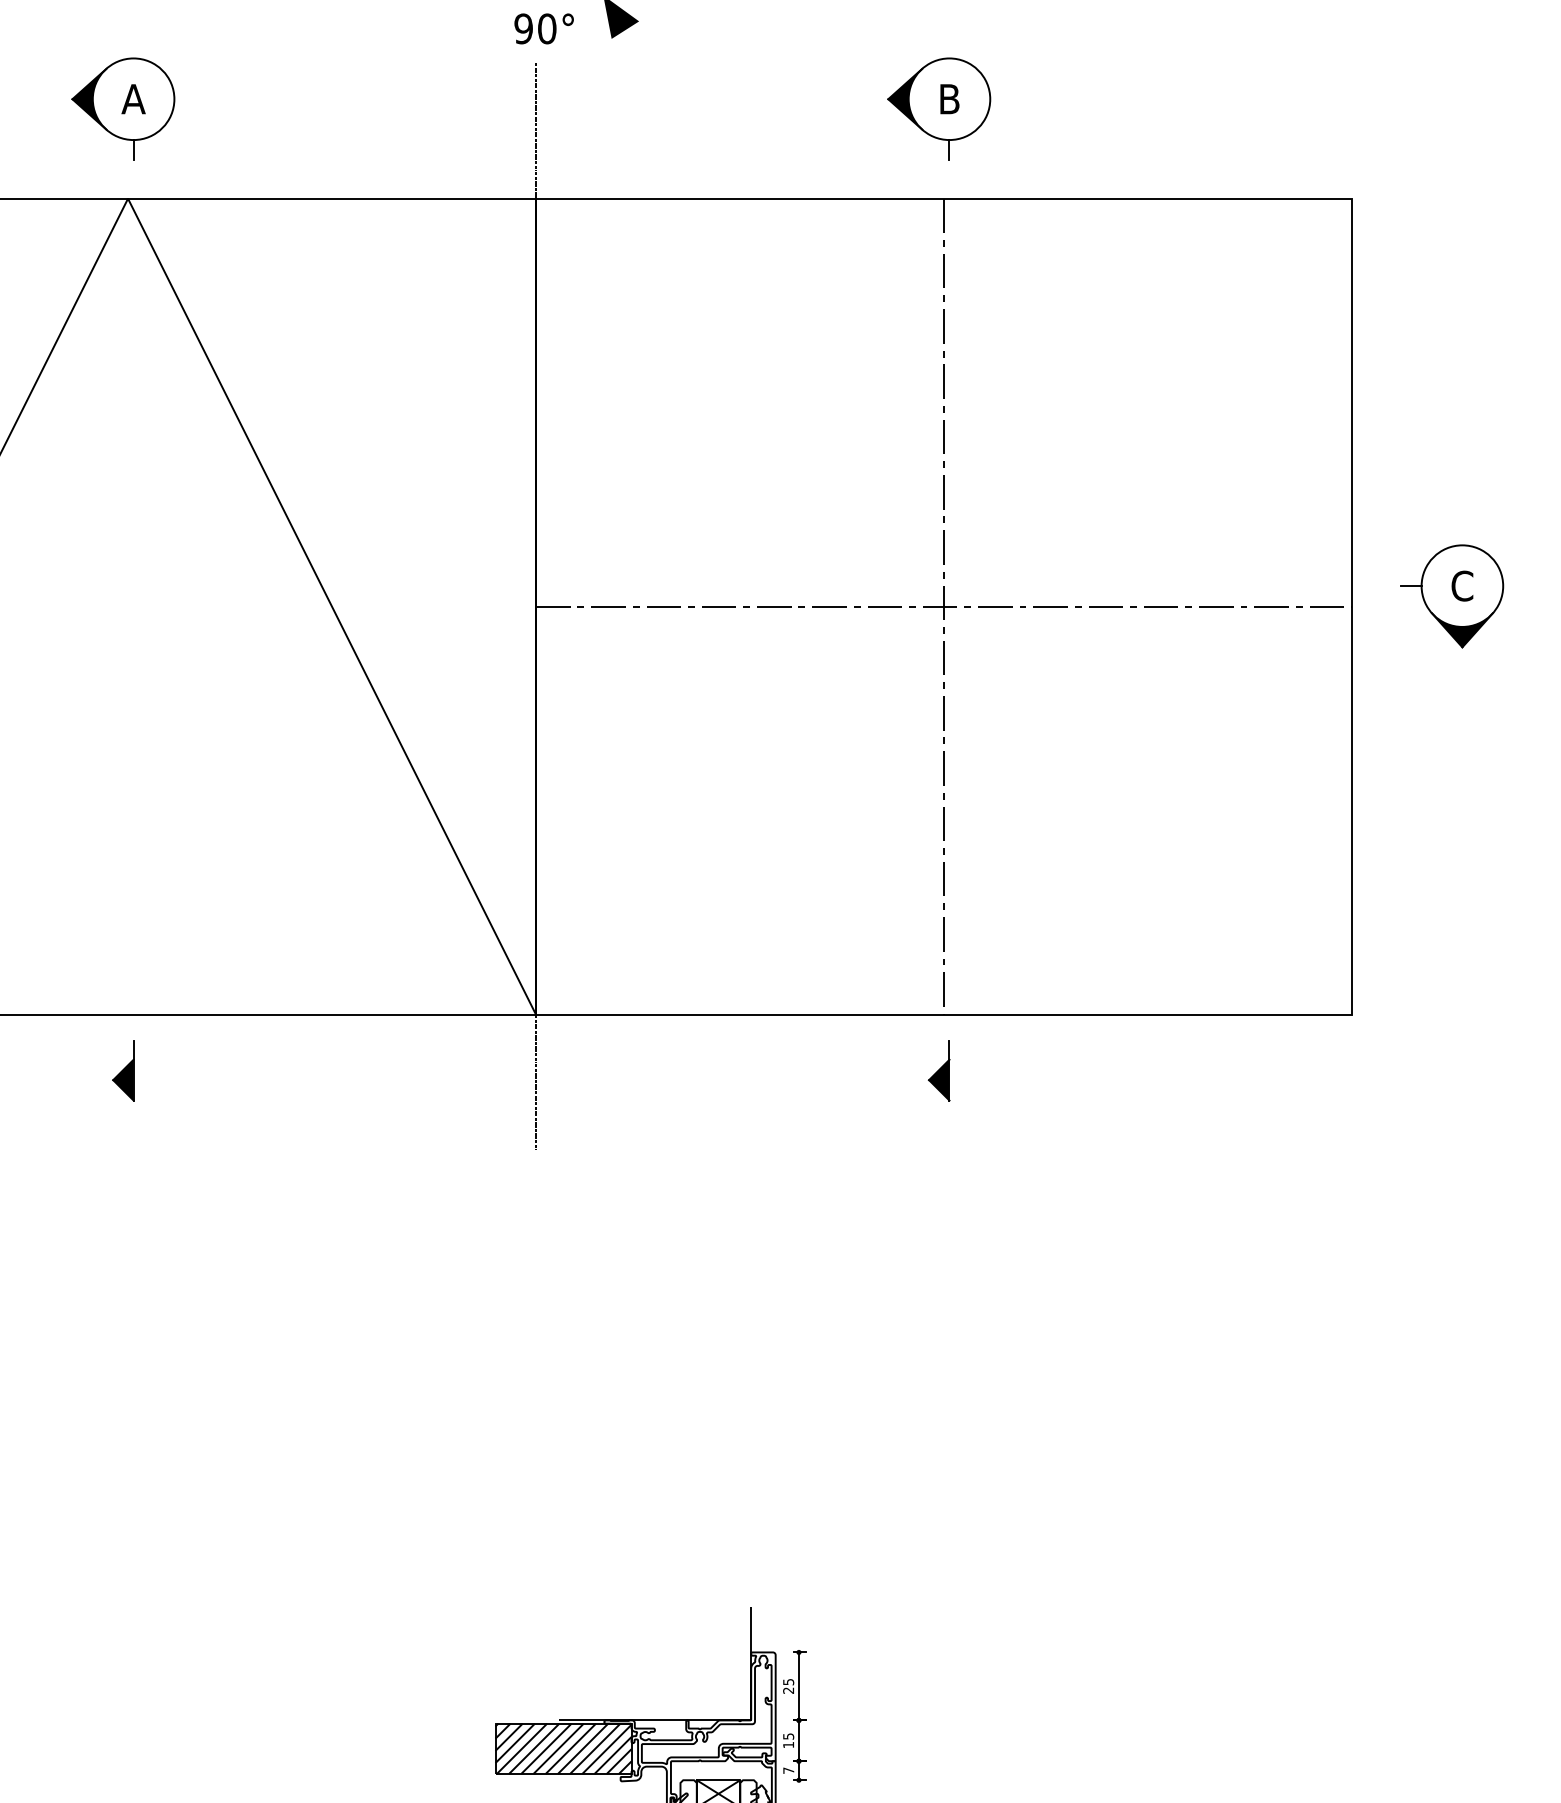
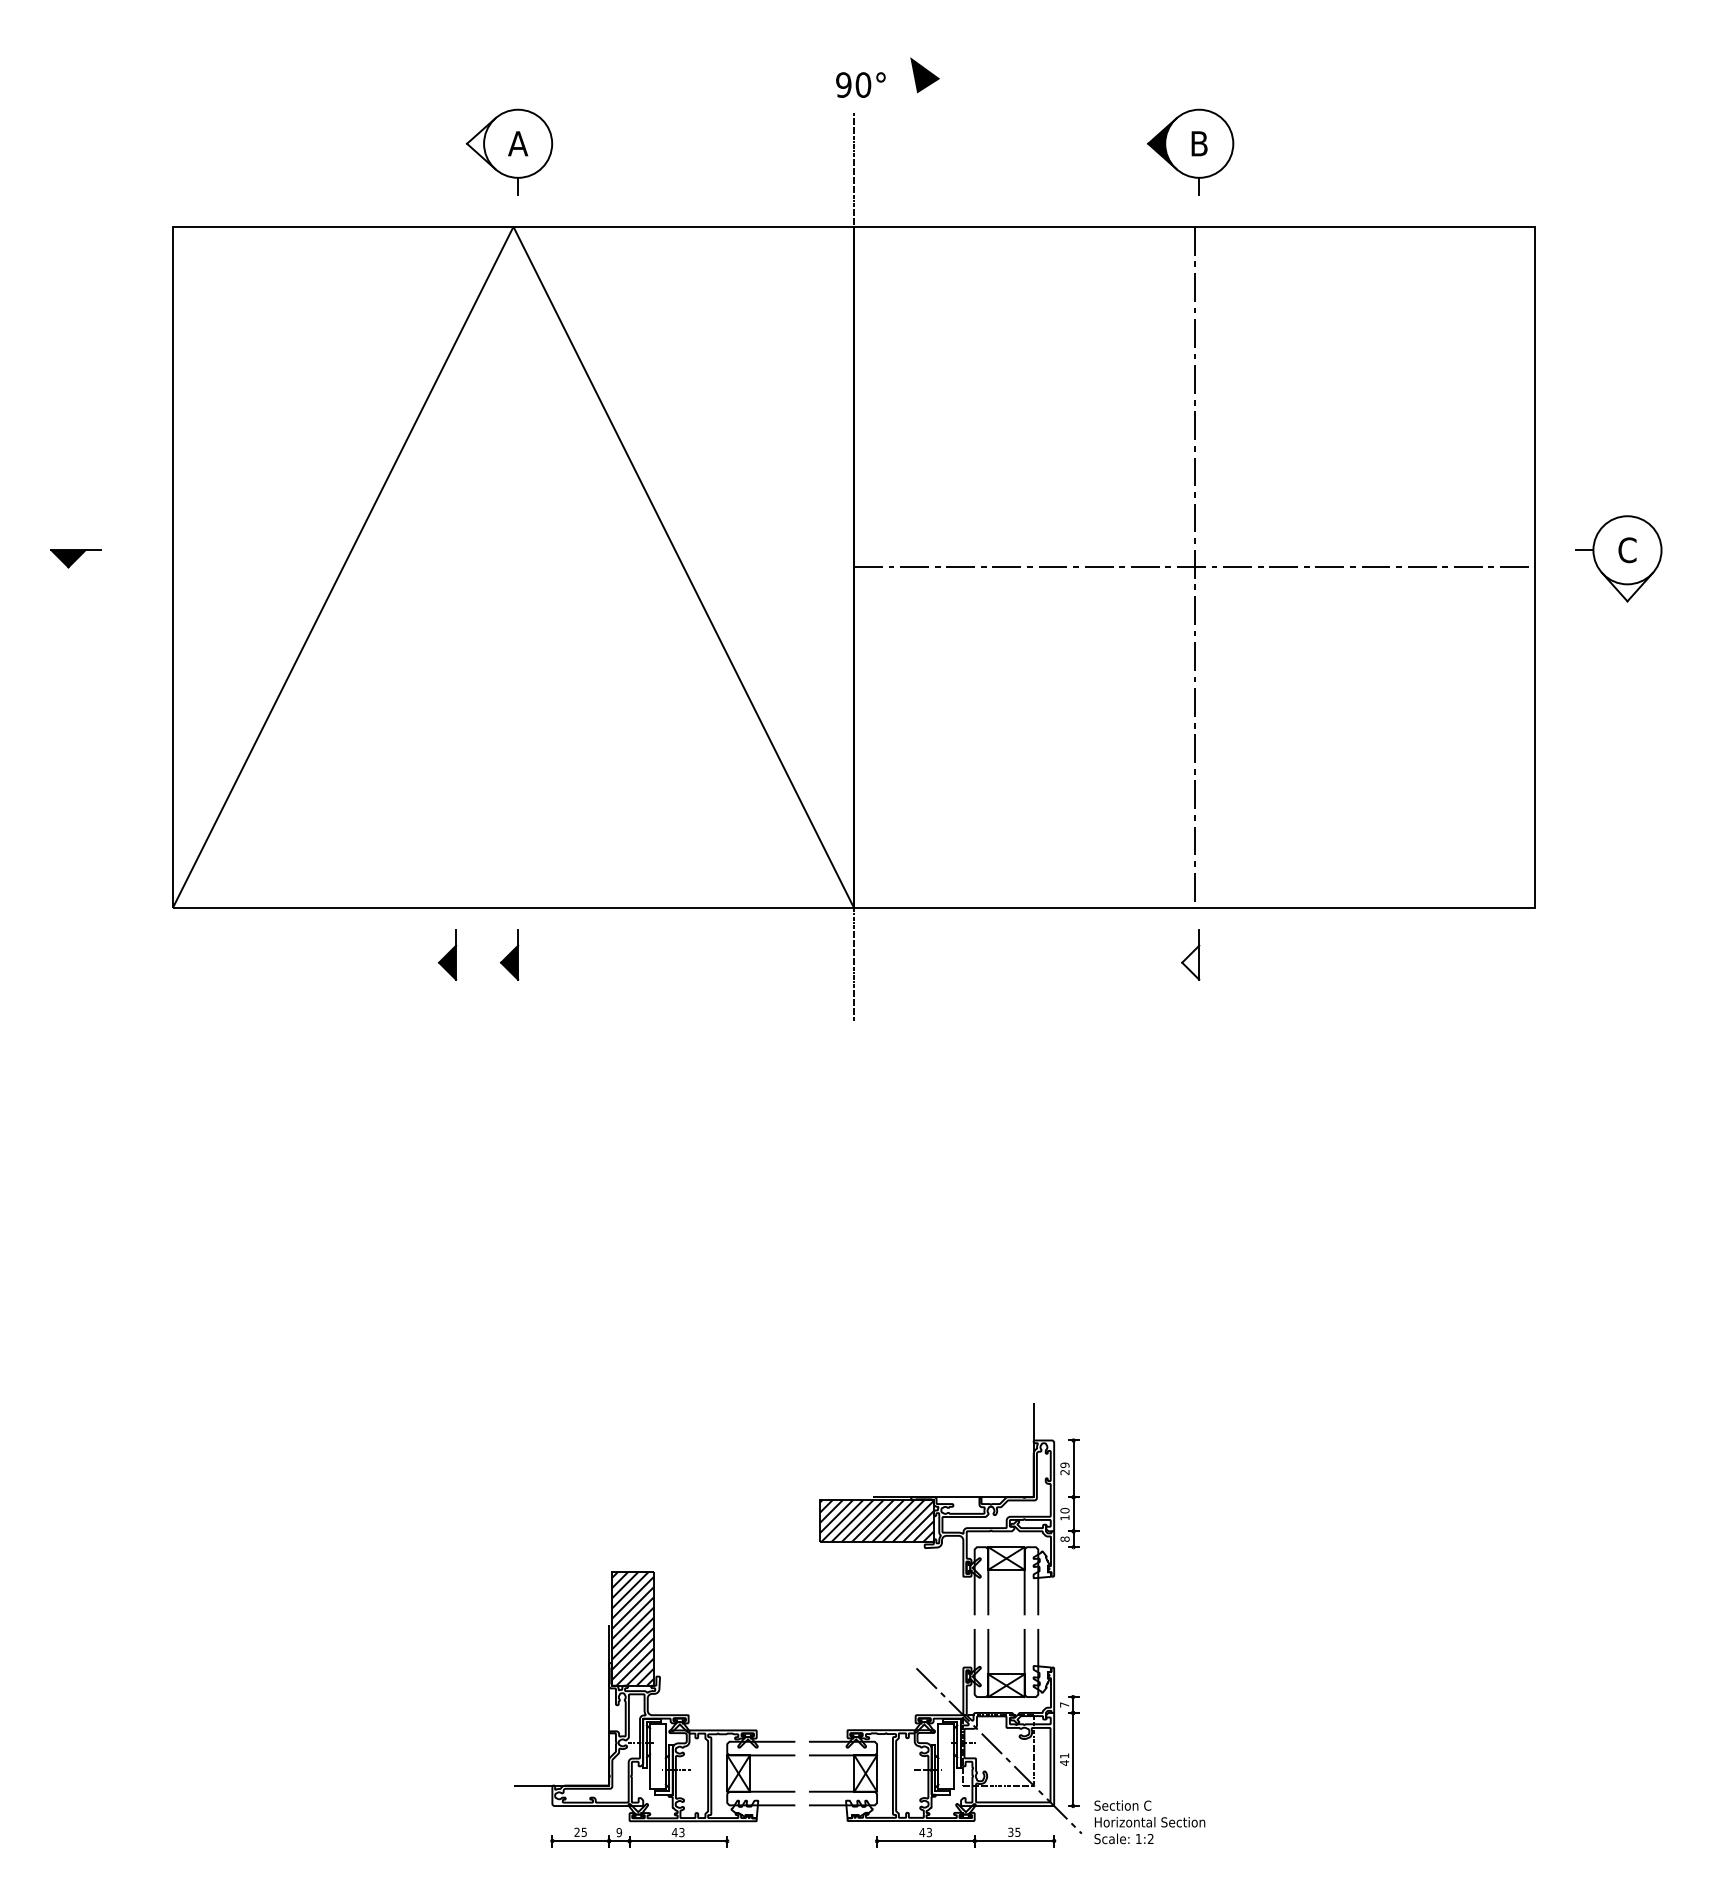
fill: (89, 98) -> (481, 143), removed
fill: (1462, 630) -> (1627, 587), removed
part: (49, 1070) -> (447, 954), added
fill: (938, 1079) -> (1190, 962), removed
text: (788, 1682) -> (1064, 1465), 25 -> 29
text: (788, 1736) -> (1064, 1510), 15 -> 10
text: (788, 1769) -> (1064, 1538), 7 -> 8

